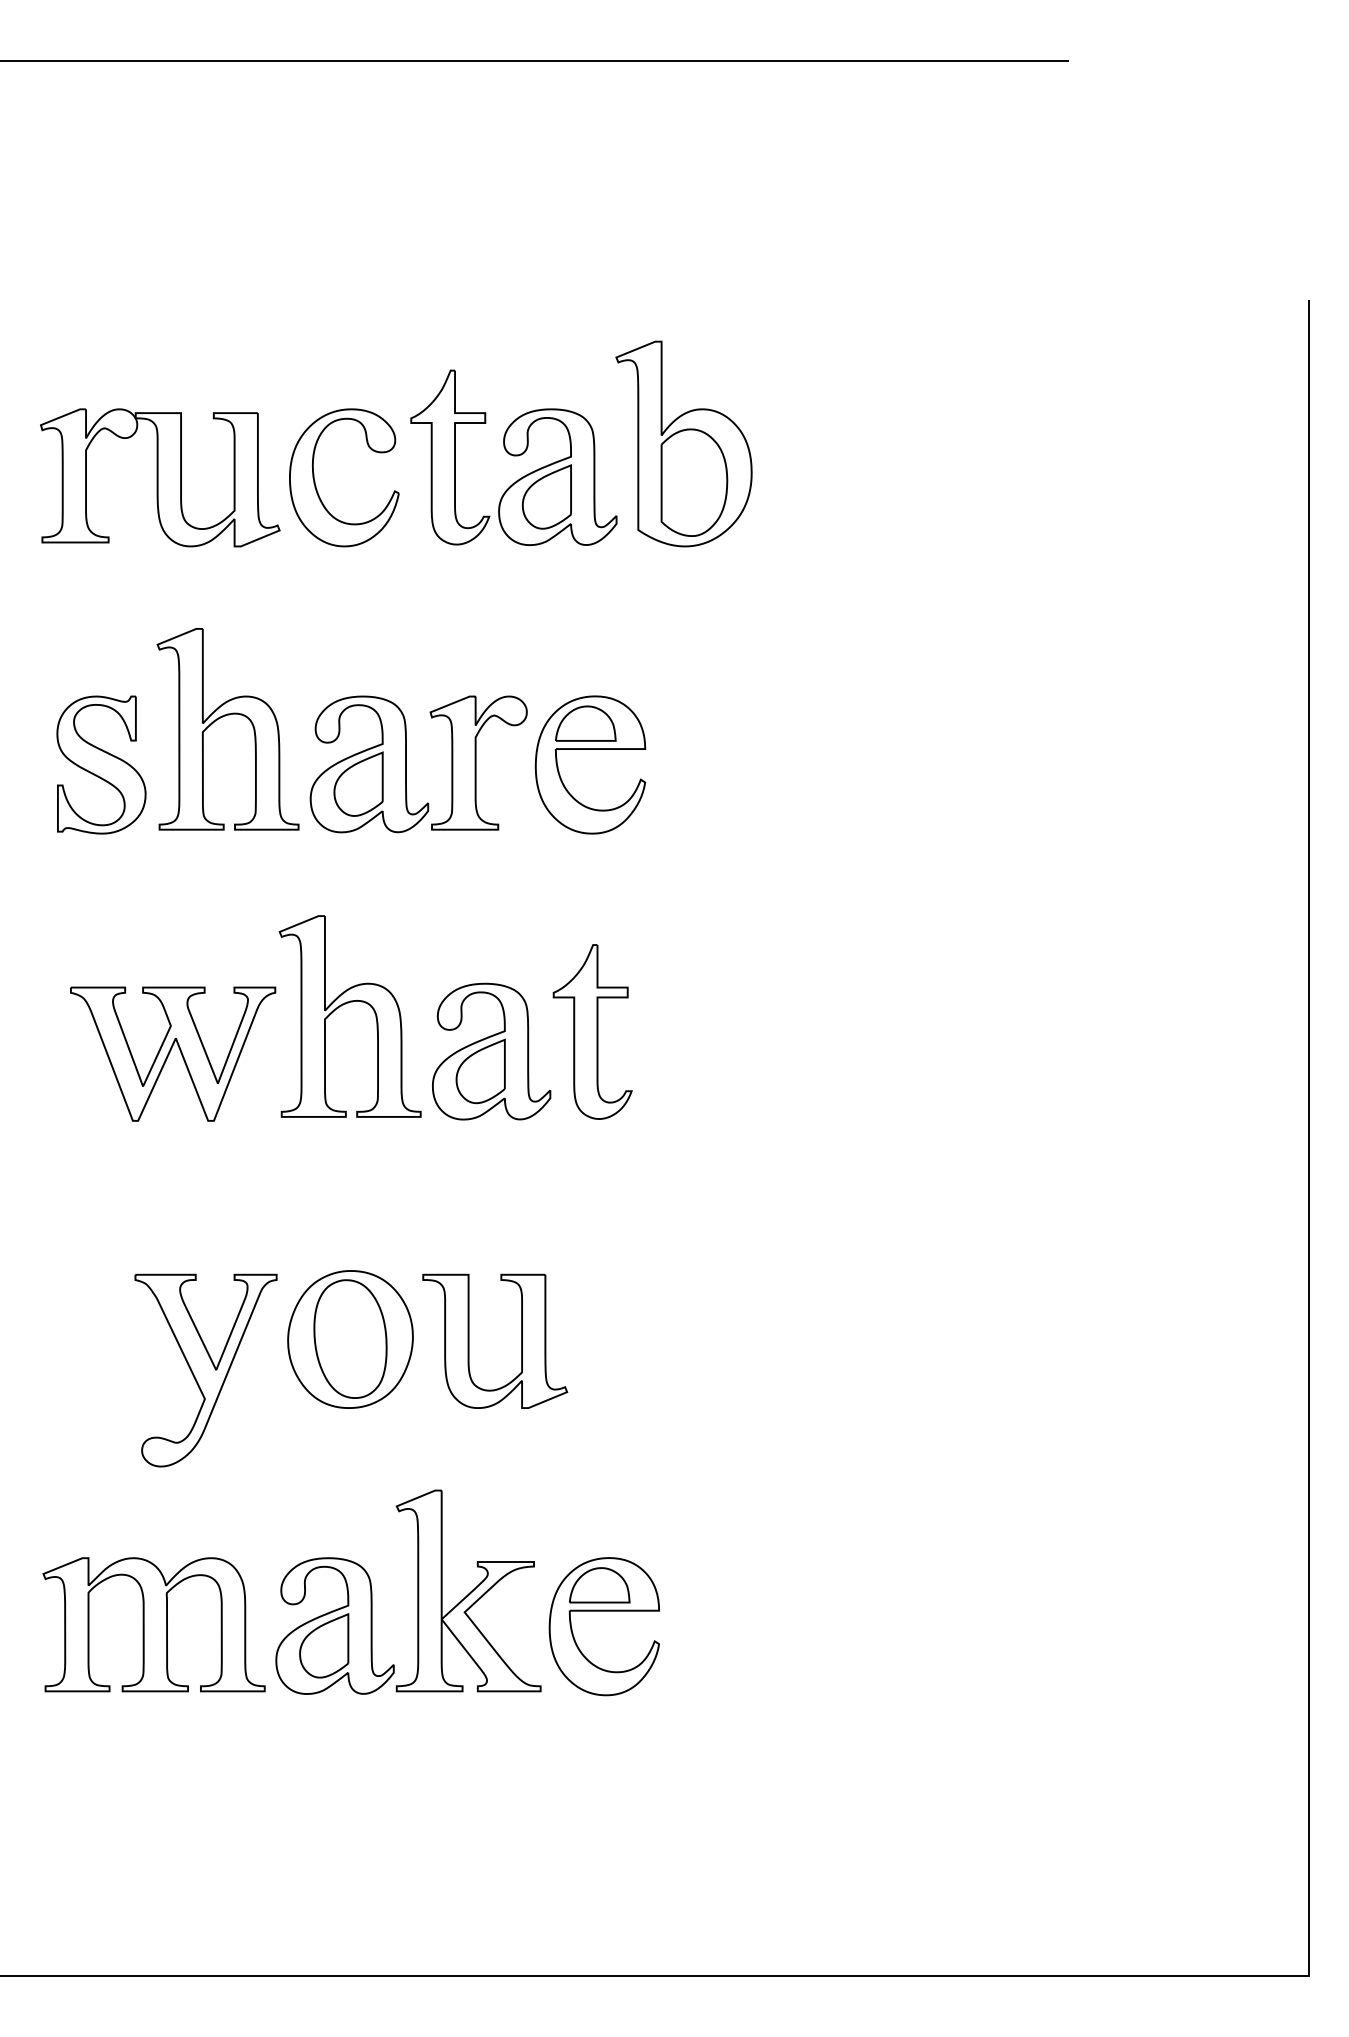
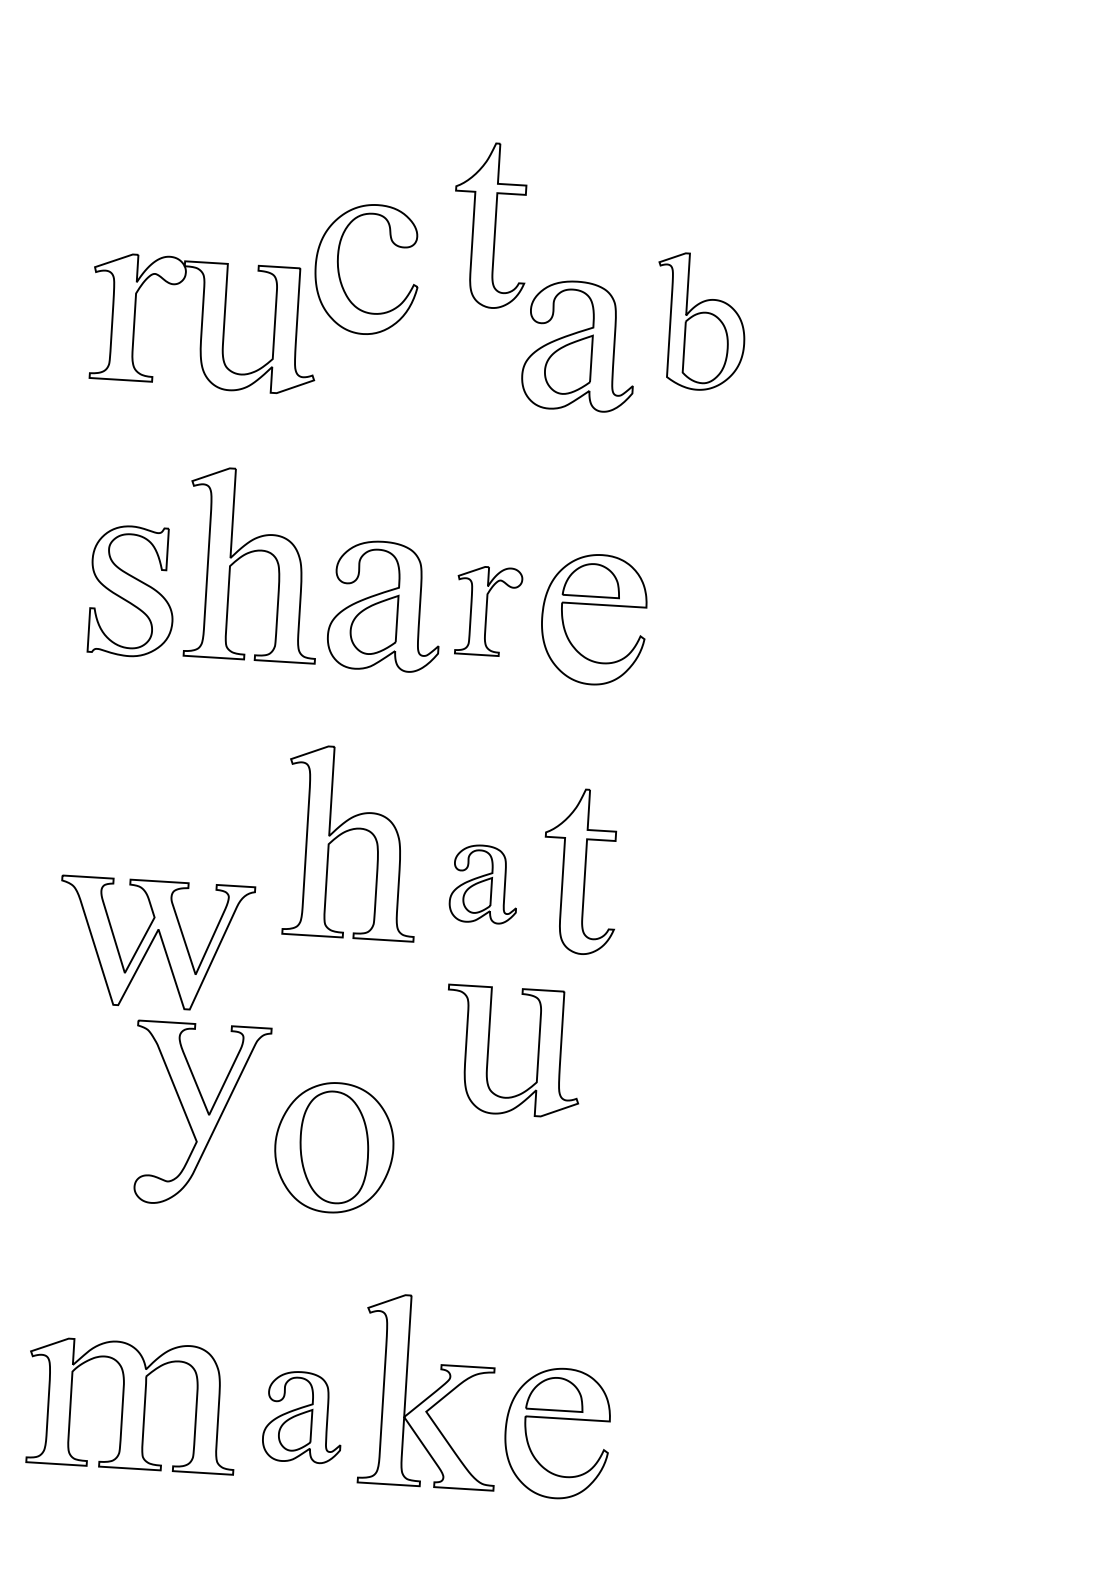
part: (683, 443) -> (700, 321), size x0.7
part: (450, 457) -> (491, 225), moved
part: (316, 485) -> (340, 274), moved
part: (478, 762) -> (488, 610), size x0.7
part: (491, 1051) -> (483, 884), size x0.6
part: (173, 1053) -> (155, 943), moved
part: (469, 1340) -> (488, 1049), moved
part: (205, 1370) -> (198, 1114), moved
part: (334, 1625) -> (302, 1416), size x0.7

